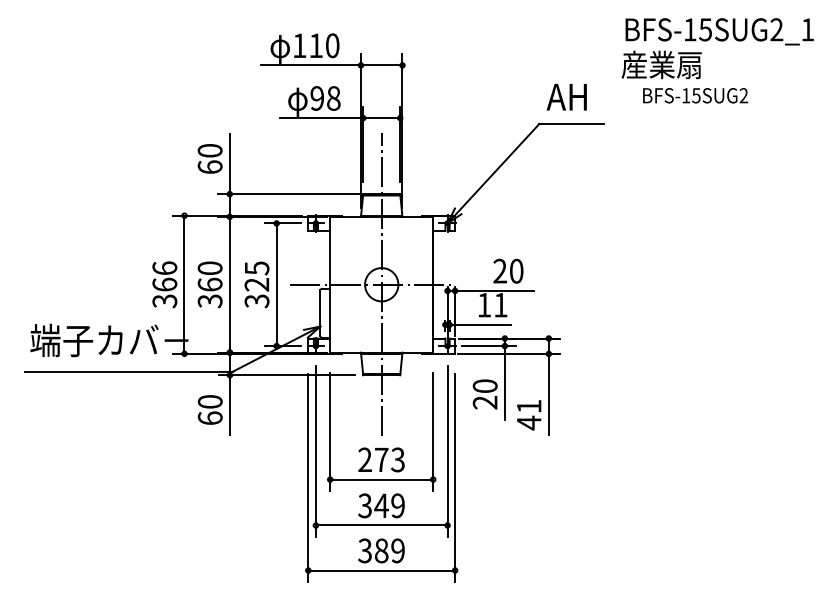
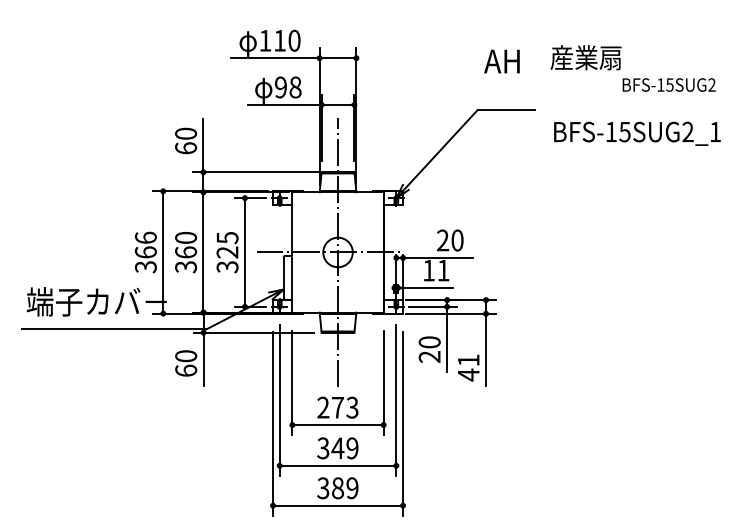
text: (719, 31) -> (637, 133), moved
text: (695, 95) -> (669, 84), moved
text: (566, 97) -> (501, 61), moved

